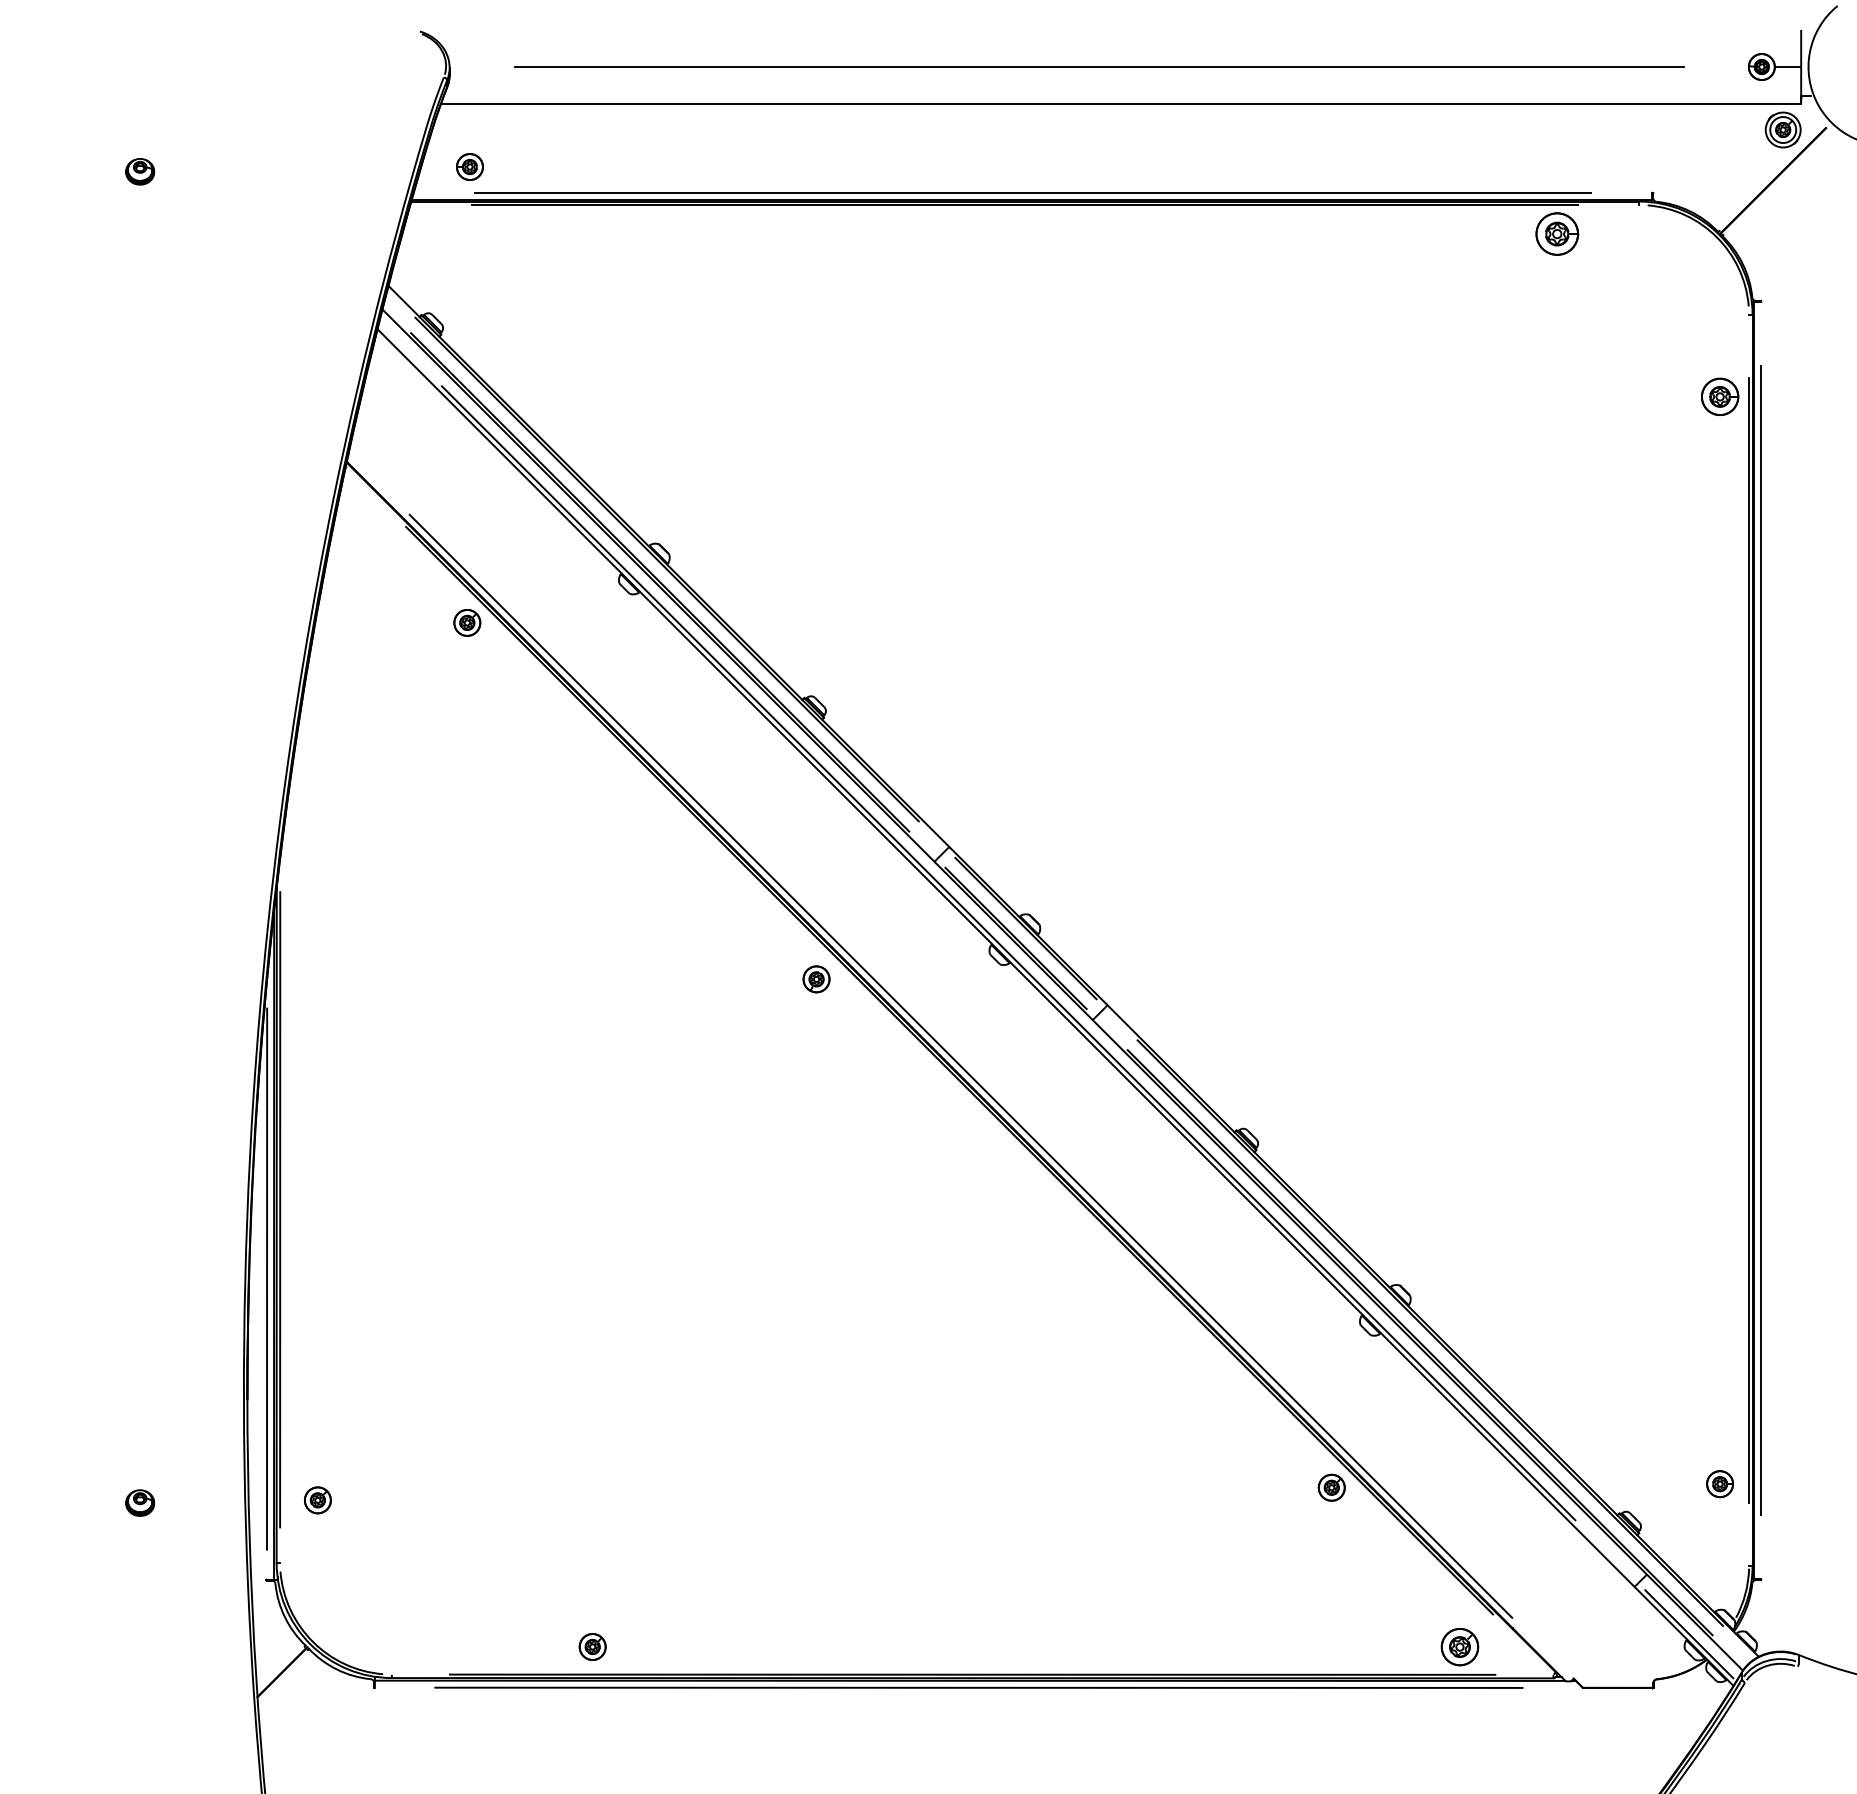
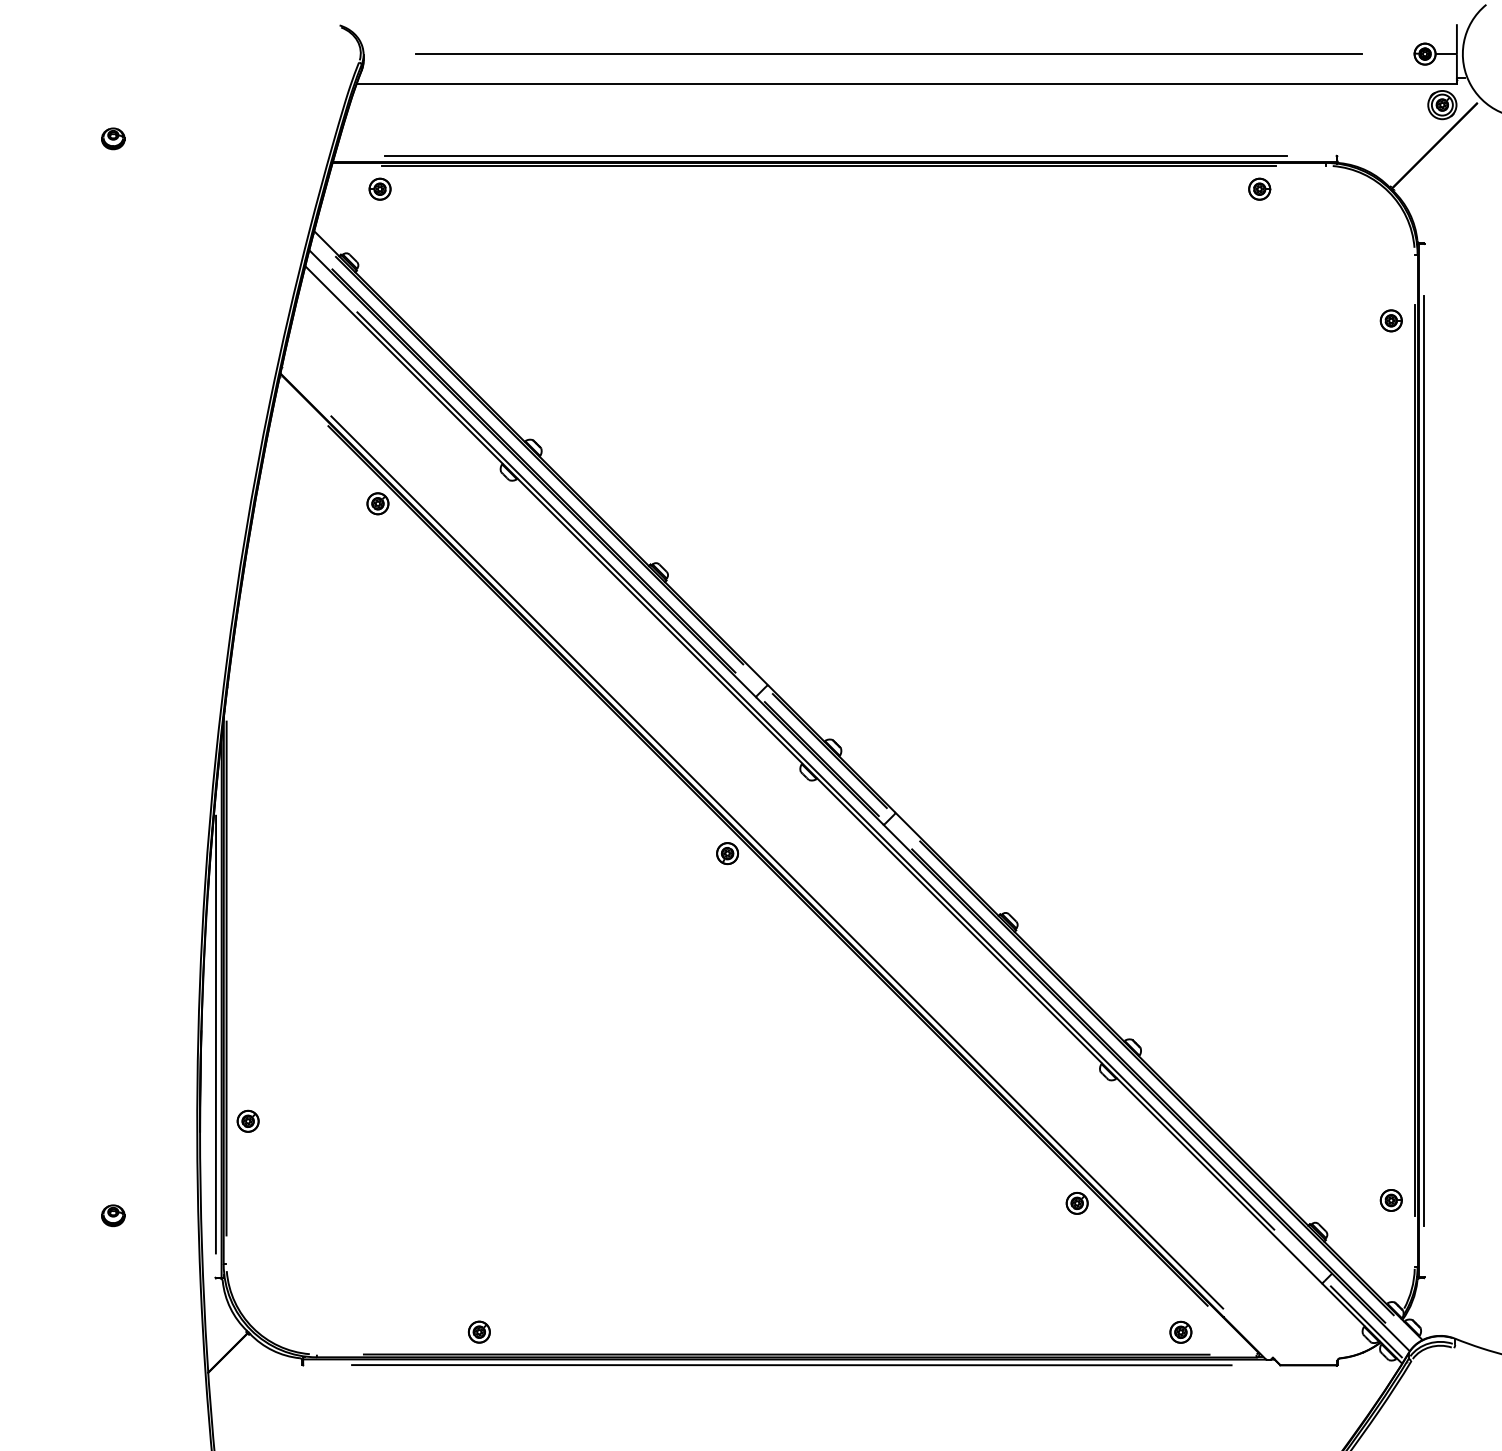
part: (469, 166) -> (379, 188), moved
part: (1557, 233) -> (1259, 188), size x0.62
part: (1719, 396) -> (1390, 320), size x0.71
part: (816, 979) -> (727, 853), moved
part: (317, 1500) -> (247, 1121), moved
part: (1459, 1647) -> (1180, 1332), size x0.71

